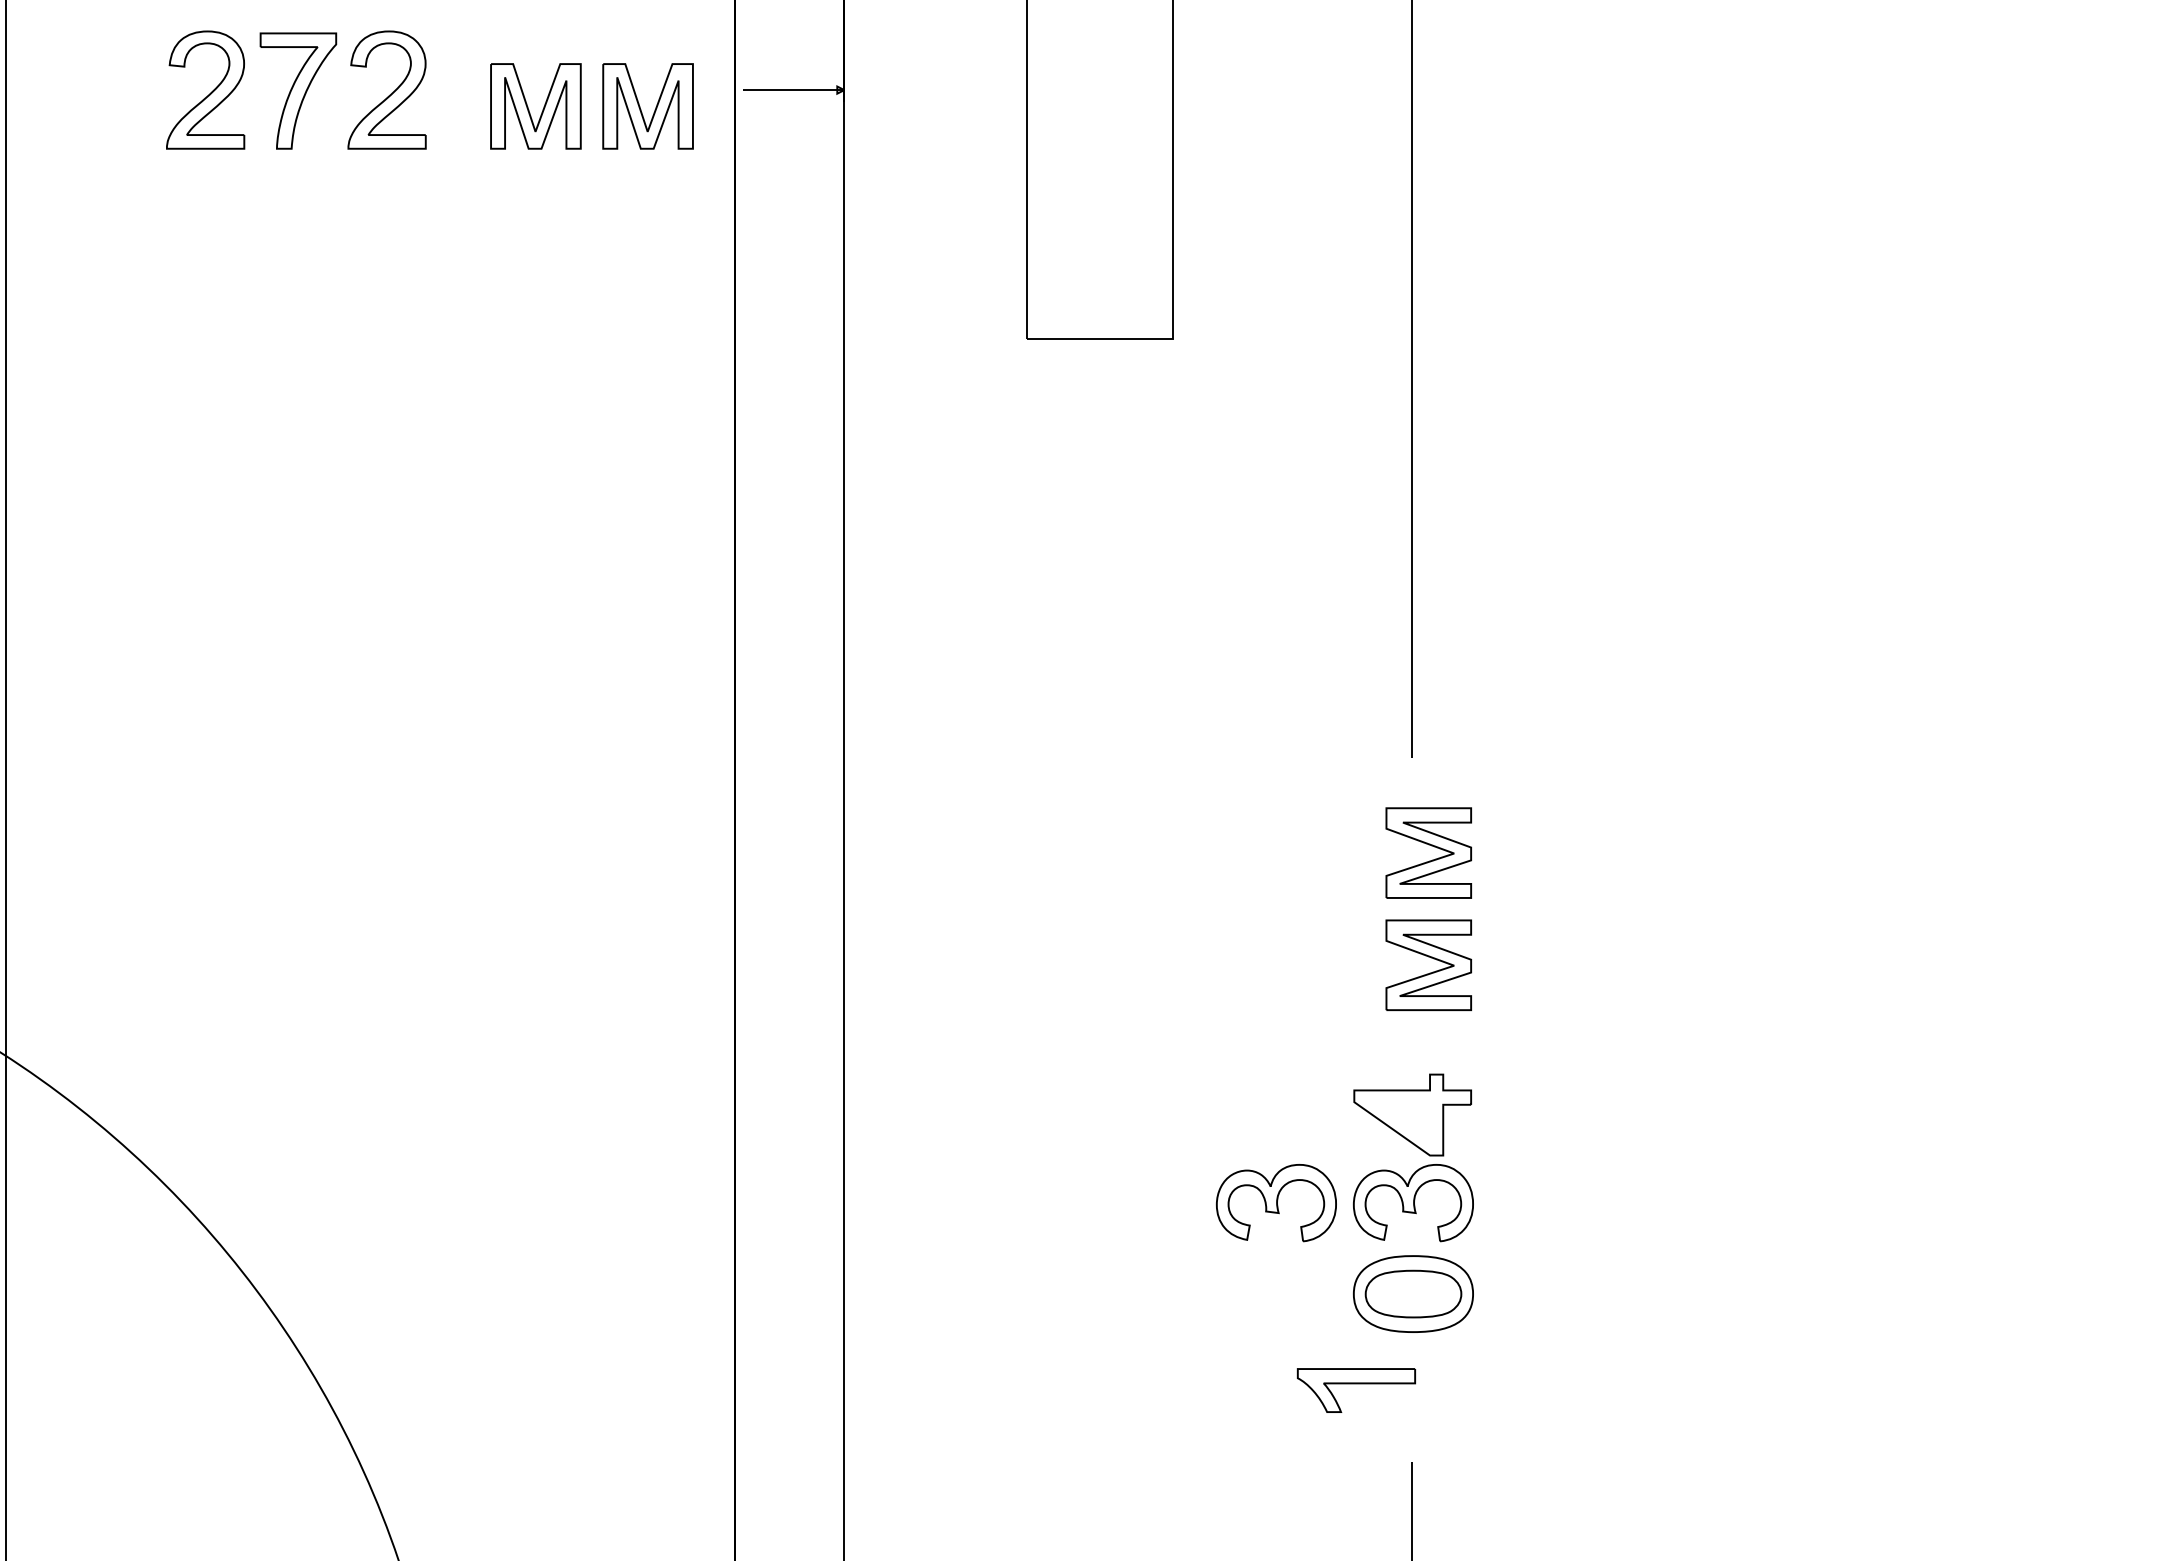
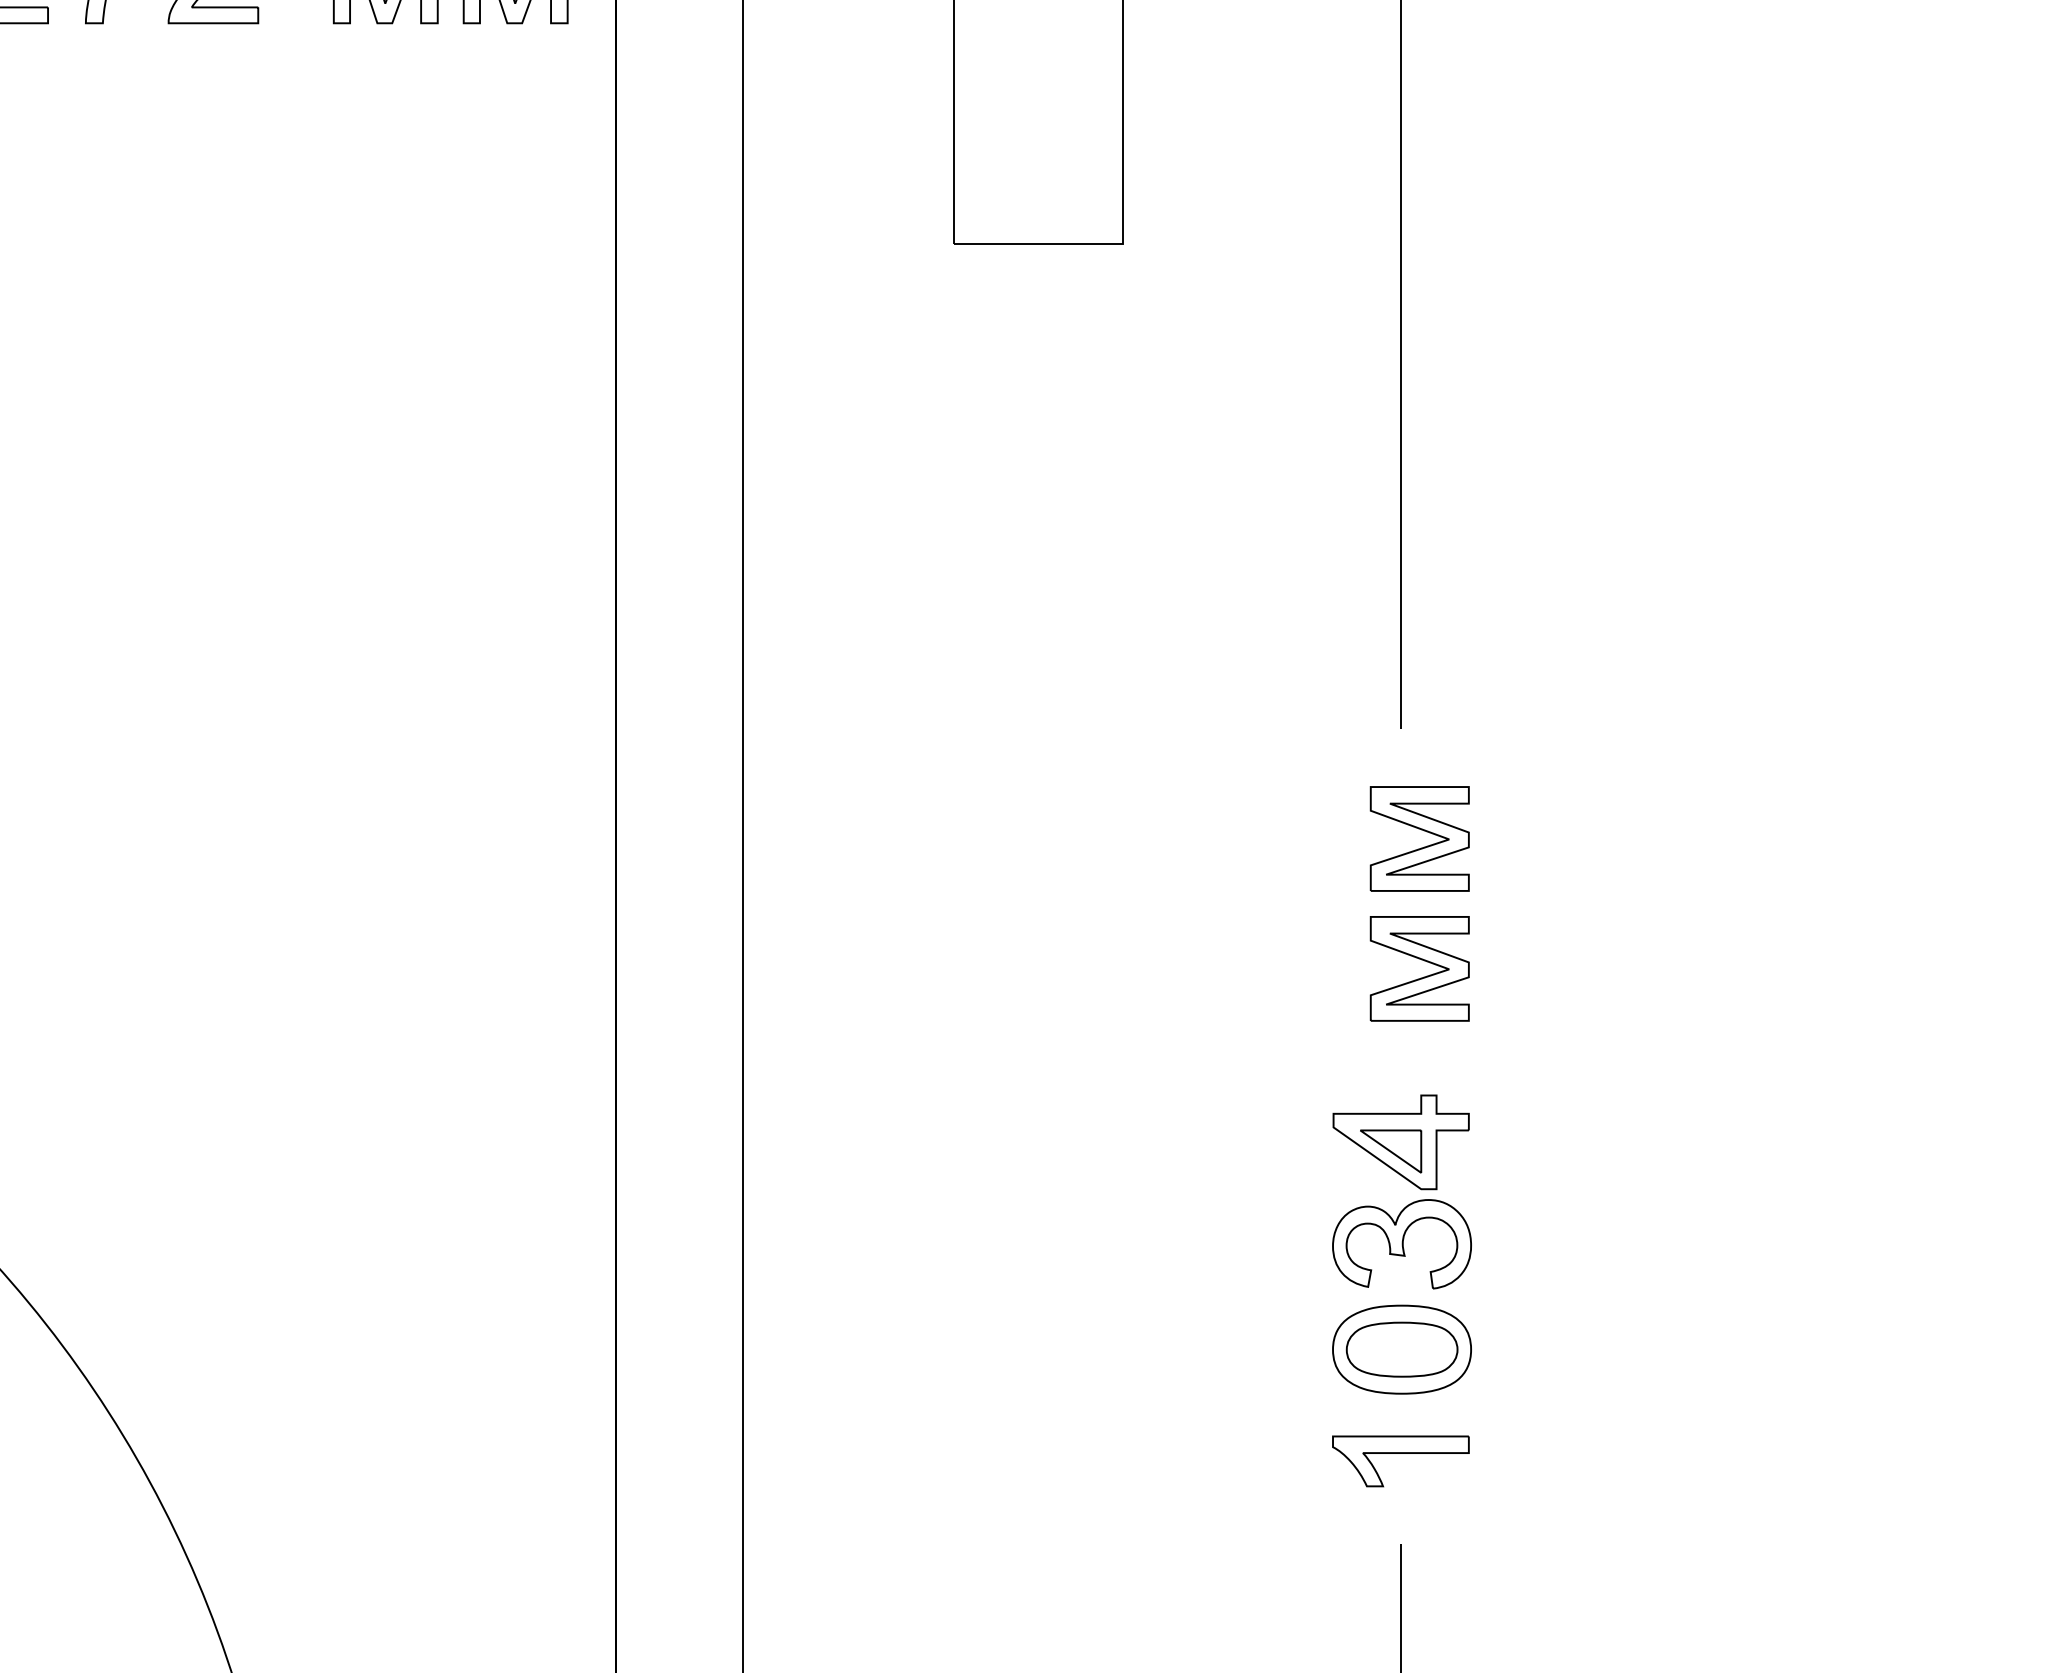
part: (1403, 1122) -> (1390, 1150), added
part: (1276, 1203) -> (1243, 1244), removed
part: (1355, 1390) -> (1399, 1461), moved

